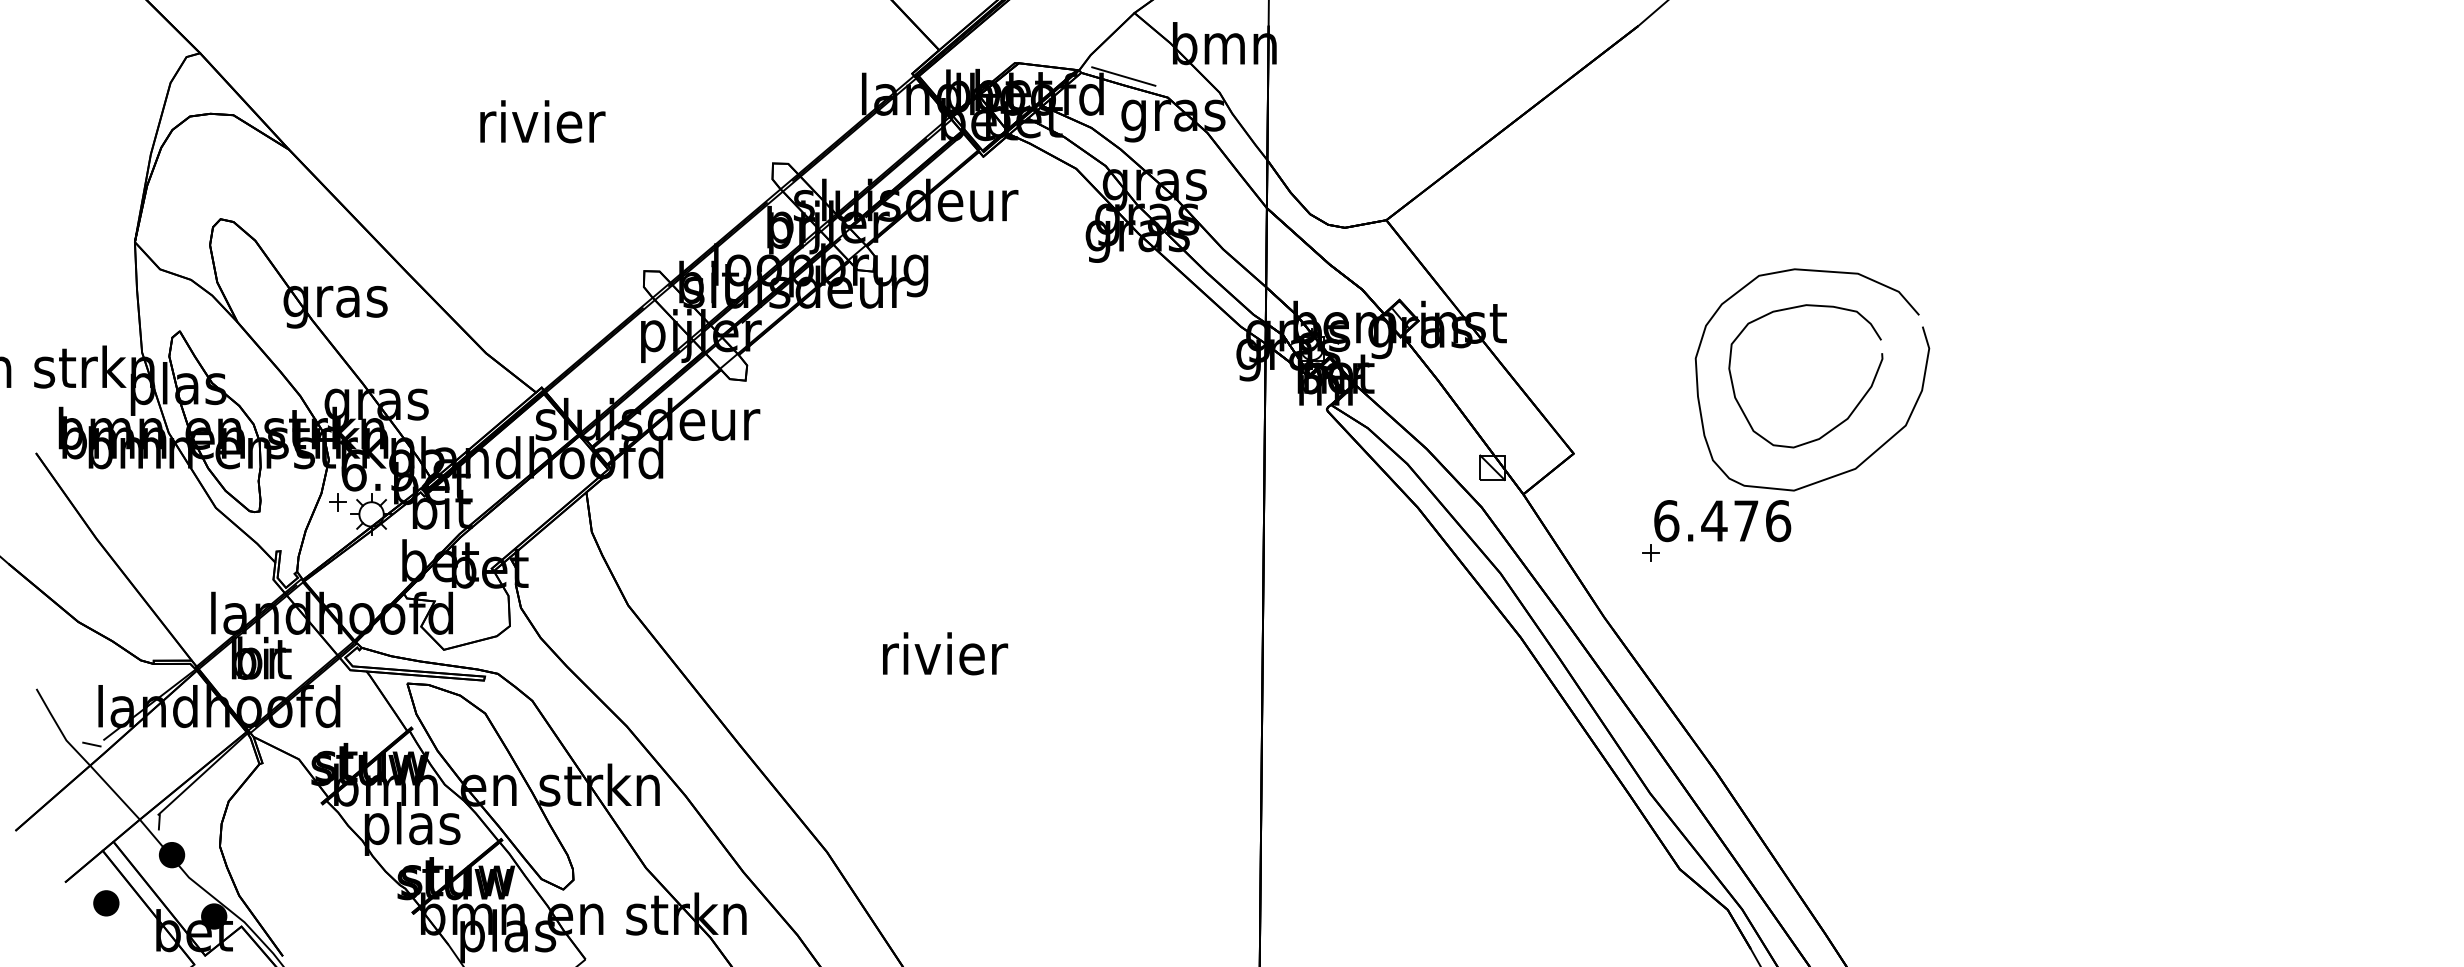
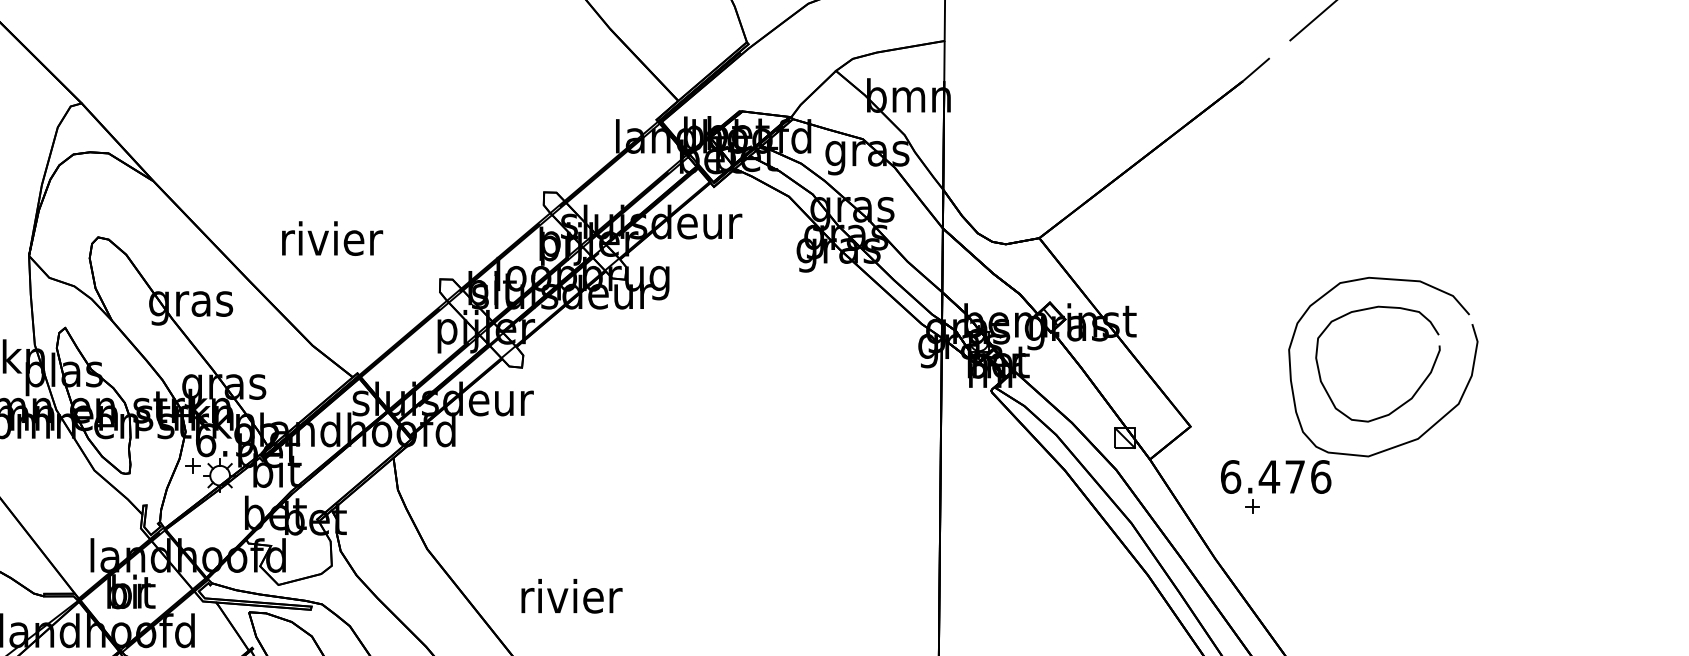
line: (1123, 76) -> (827, 122), removed
text: (542, 121) -> (332, 238), moved
text: (1722, 521) -> (1275, 477), moved
text: (945, 653) -> (572, 596), moved

